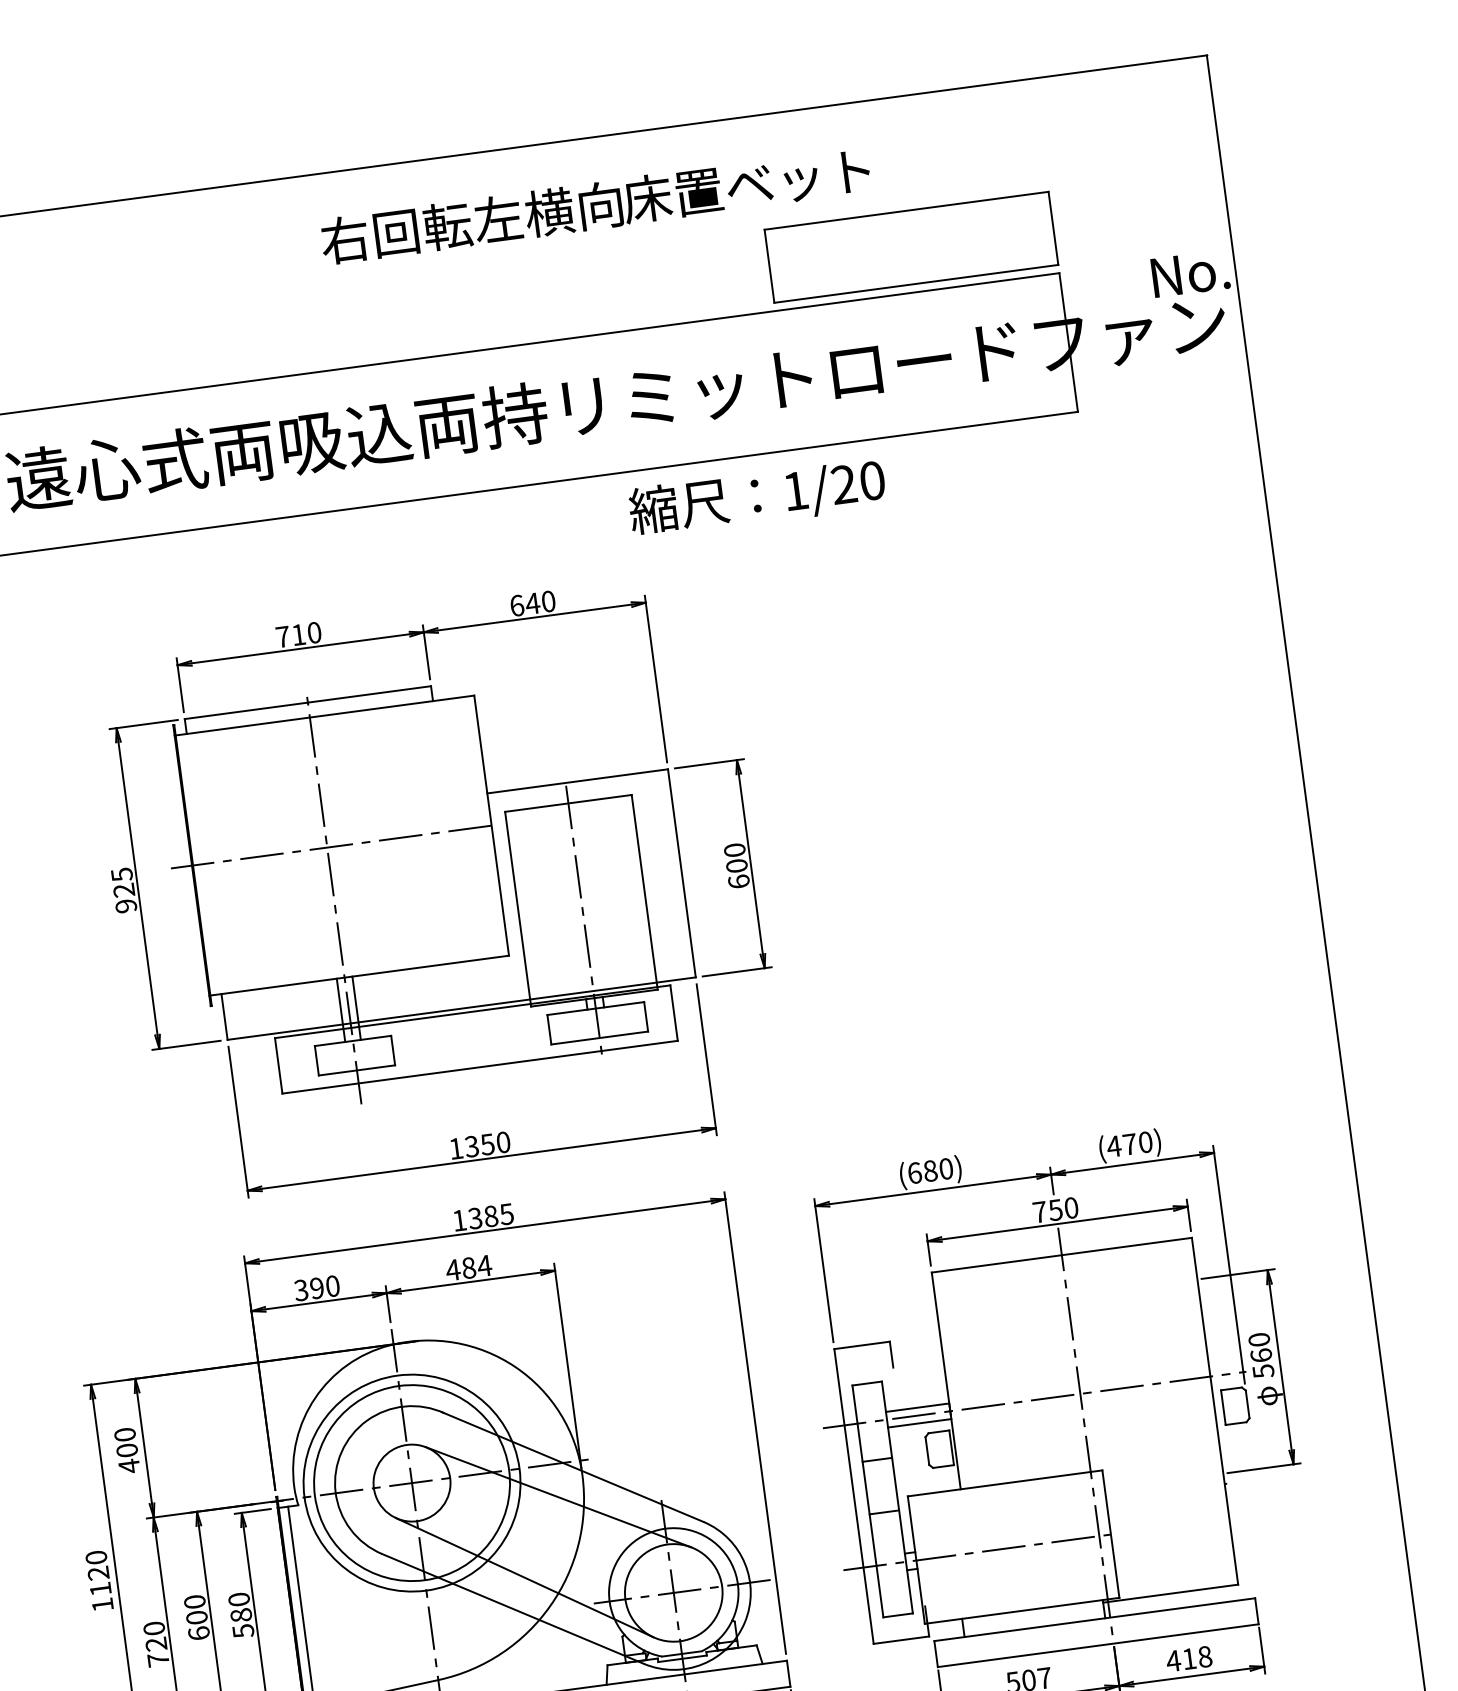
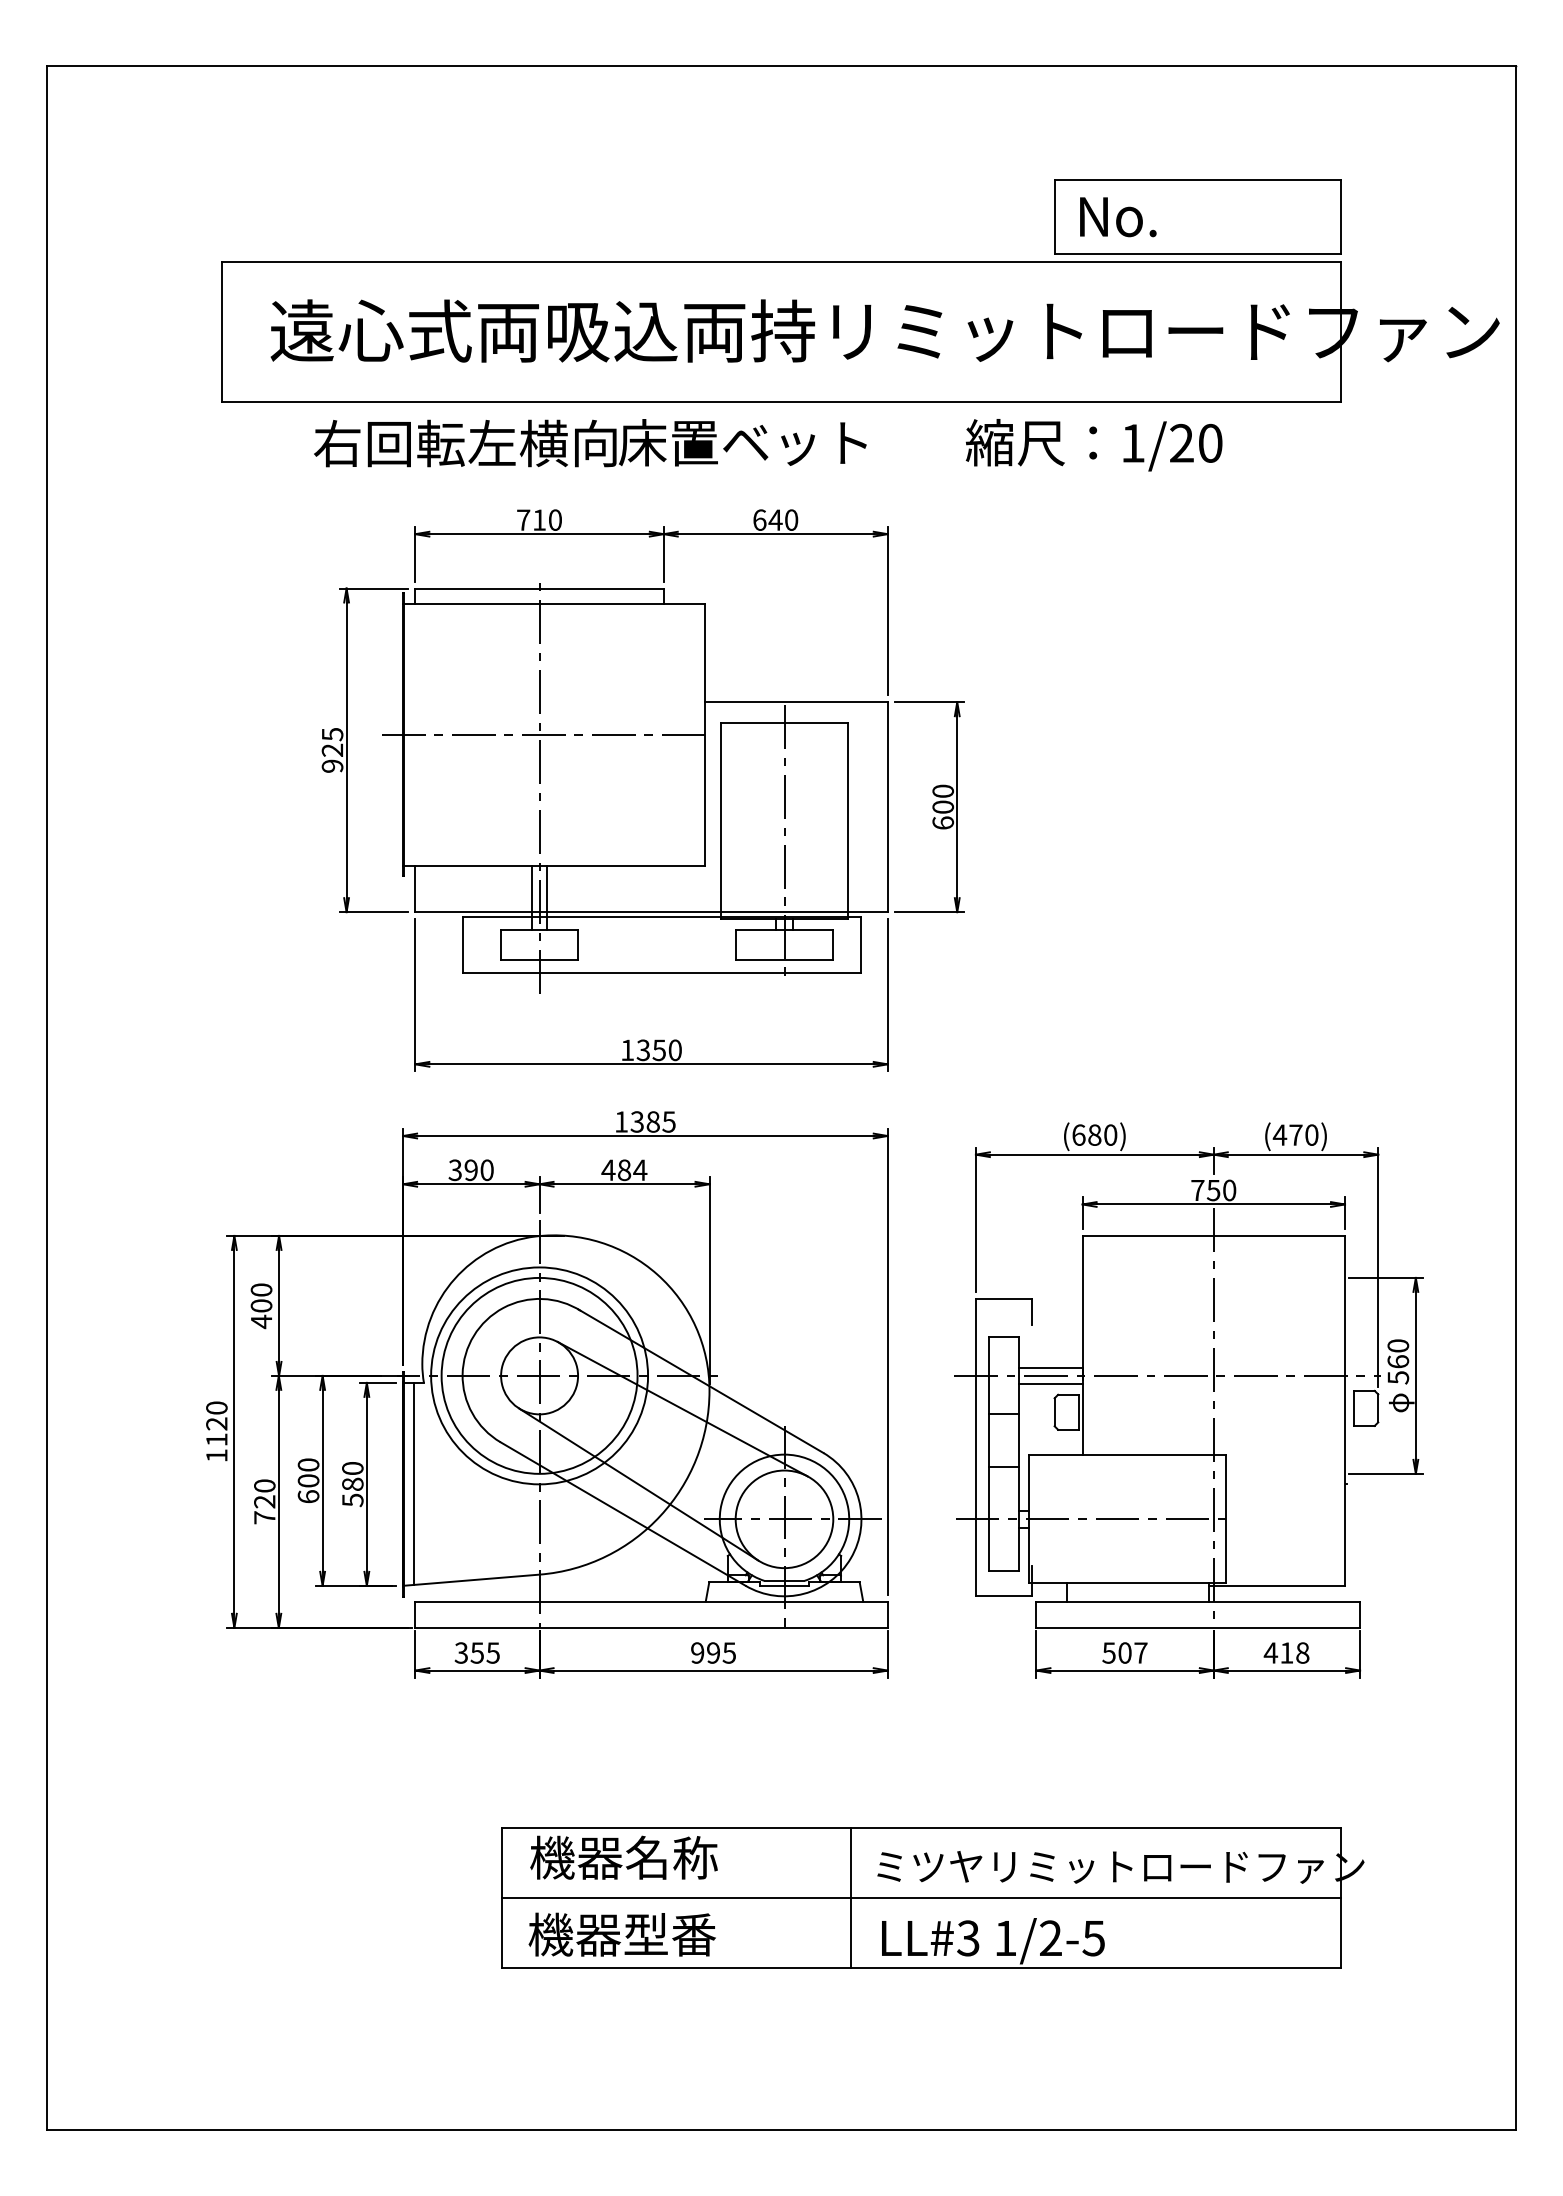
text: (595, 206) -> (590, 443), moved
text: (1190, 274) -> (1118, 217), moved
text: (756, 498) -> (1093, 445), moved

